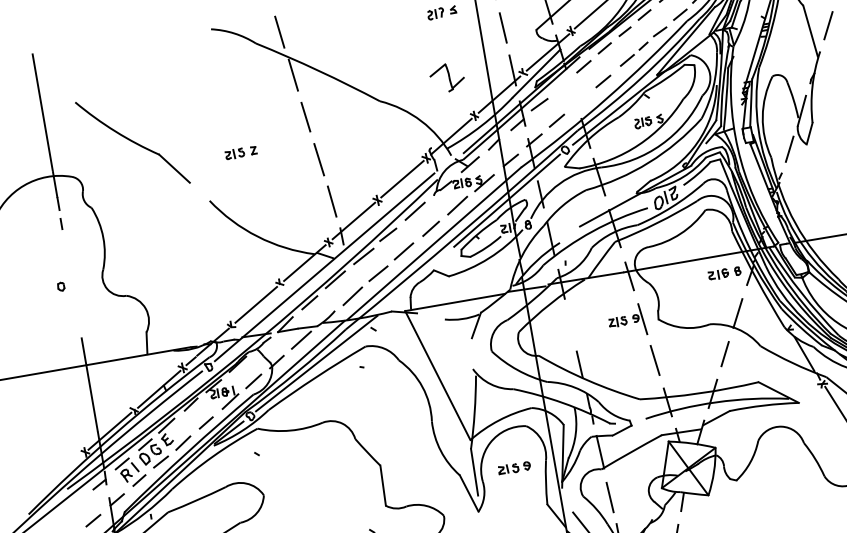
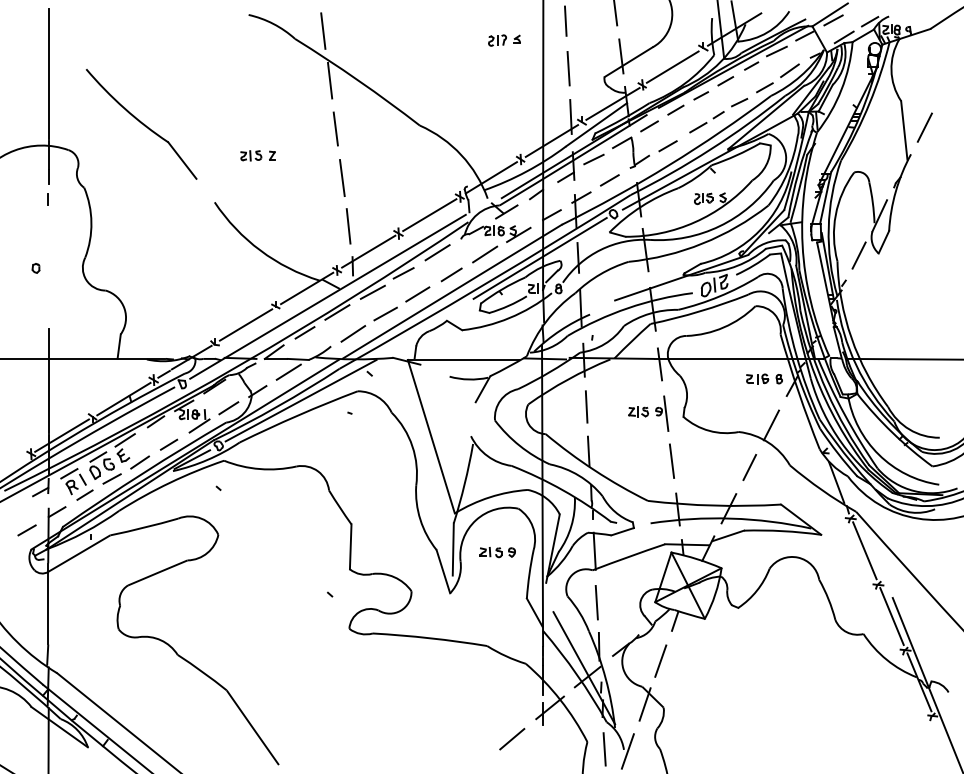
part: (446, 77) -> (630, 152), moved
line: (570, 325) -> (586, 406), added

